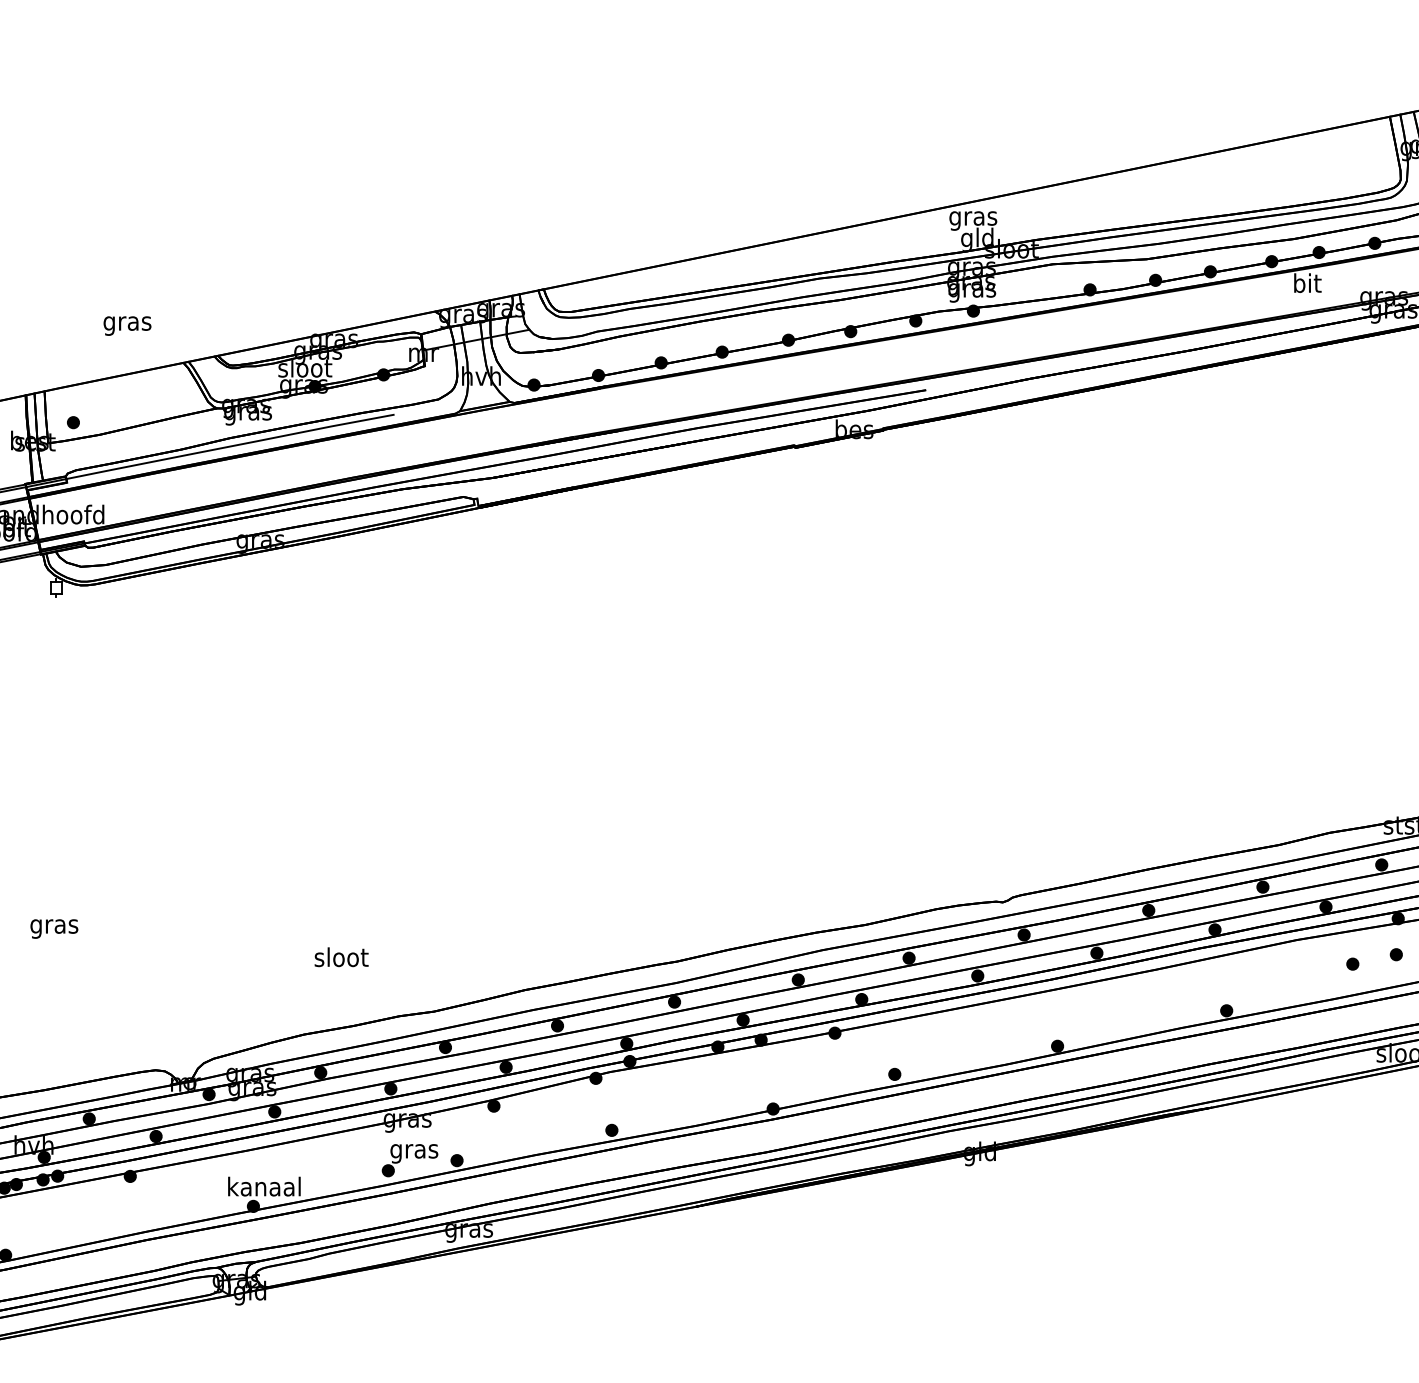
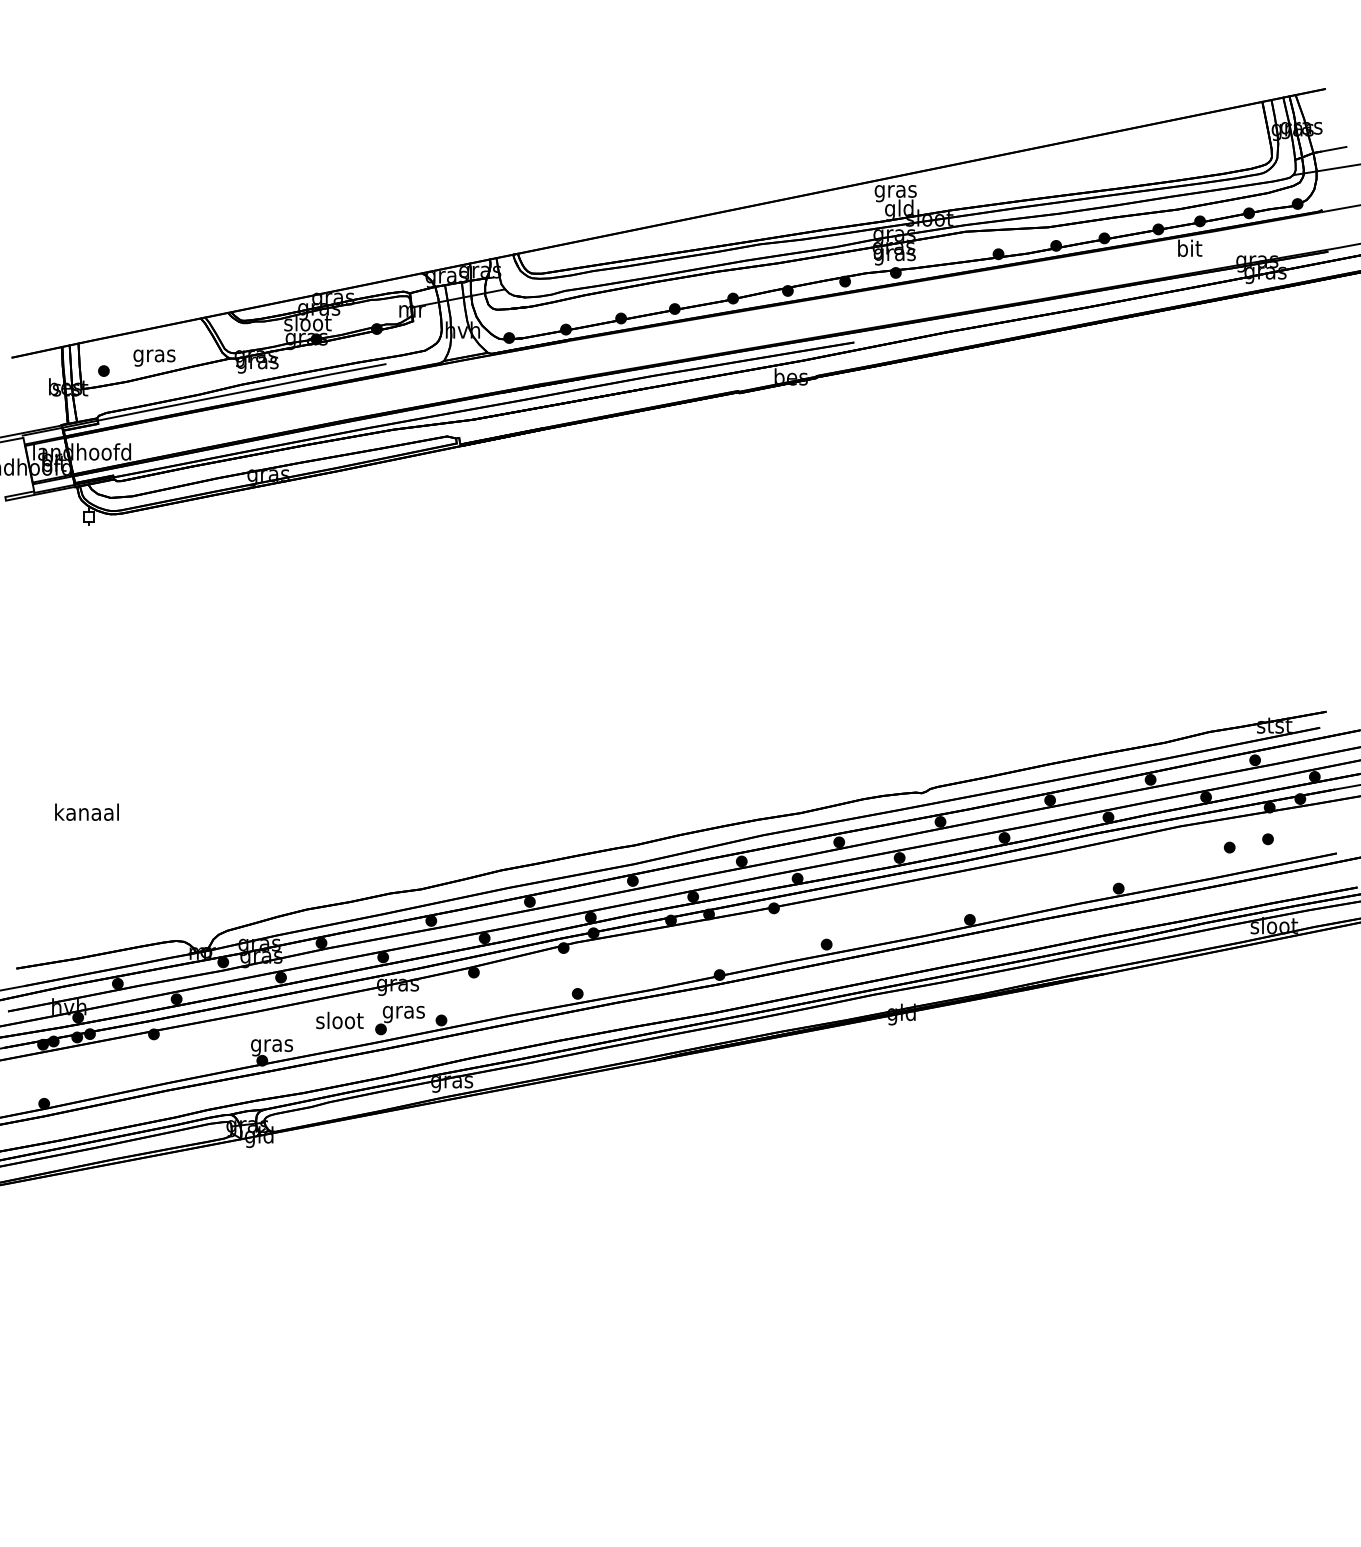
text: (127, 325) -> (154, 357), moved
text: (53, 926) -> (86, 814), gras -> kanaal
text: (341, 957) -> (339, 1020), moved
text: (263, 1189) -> (271, 1045), kanaal -> gras

